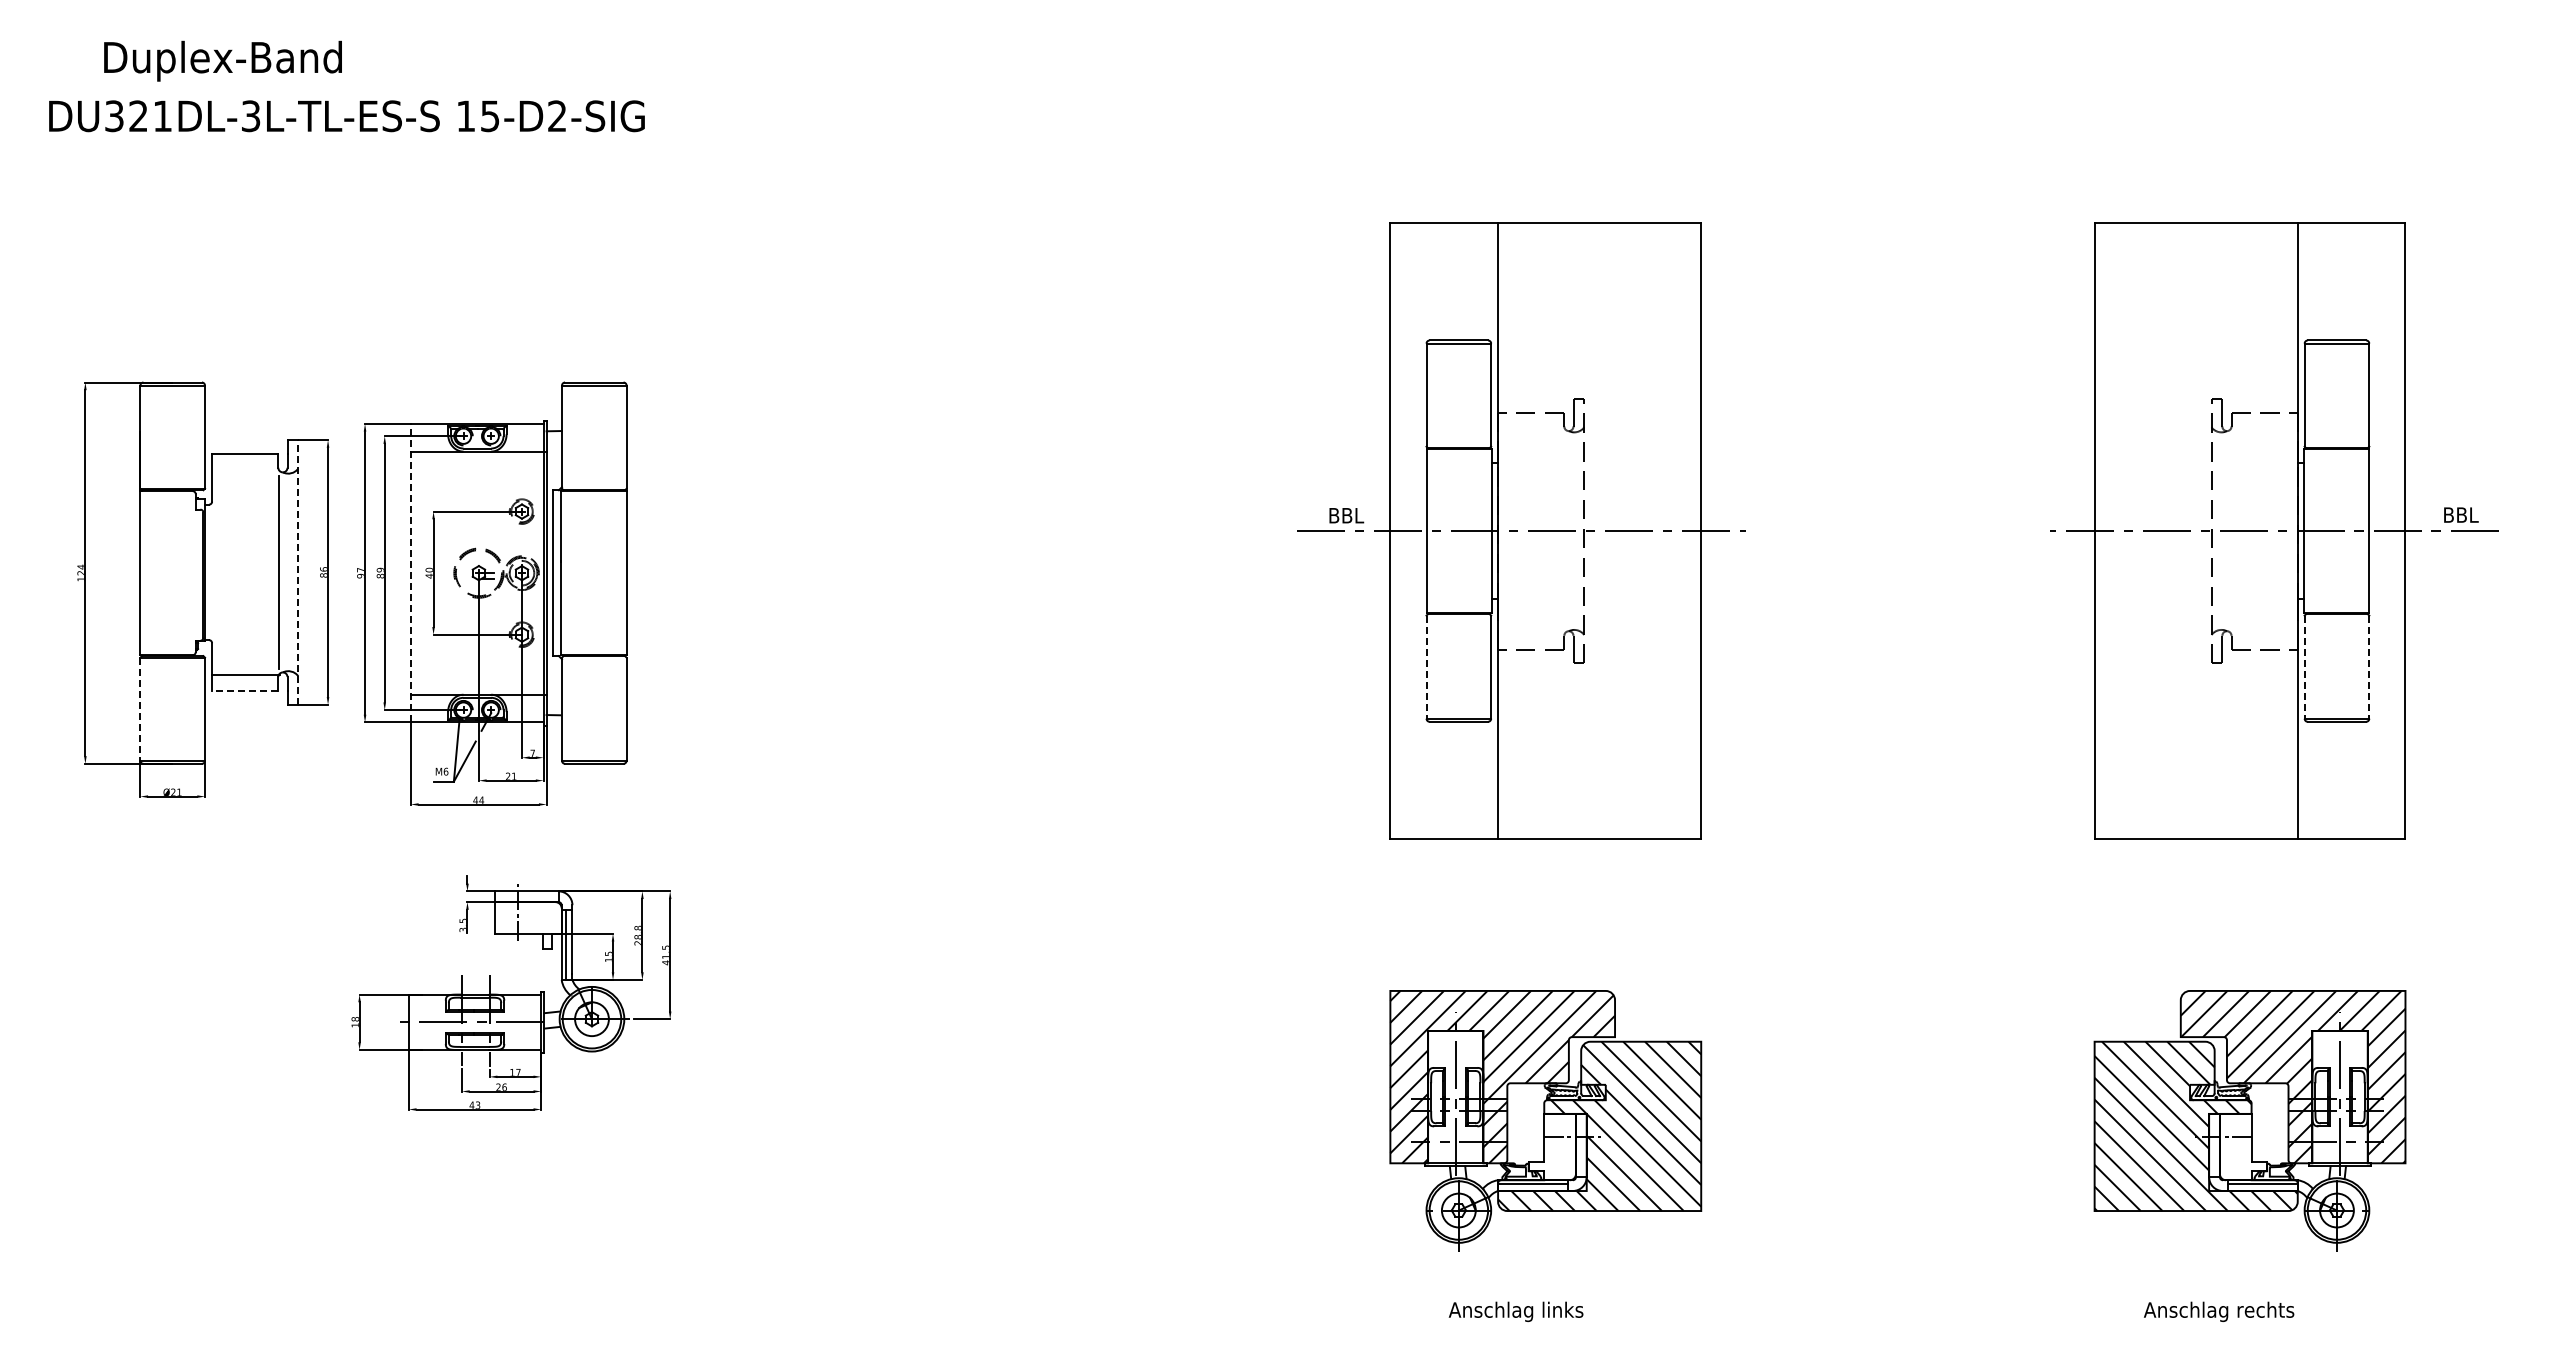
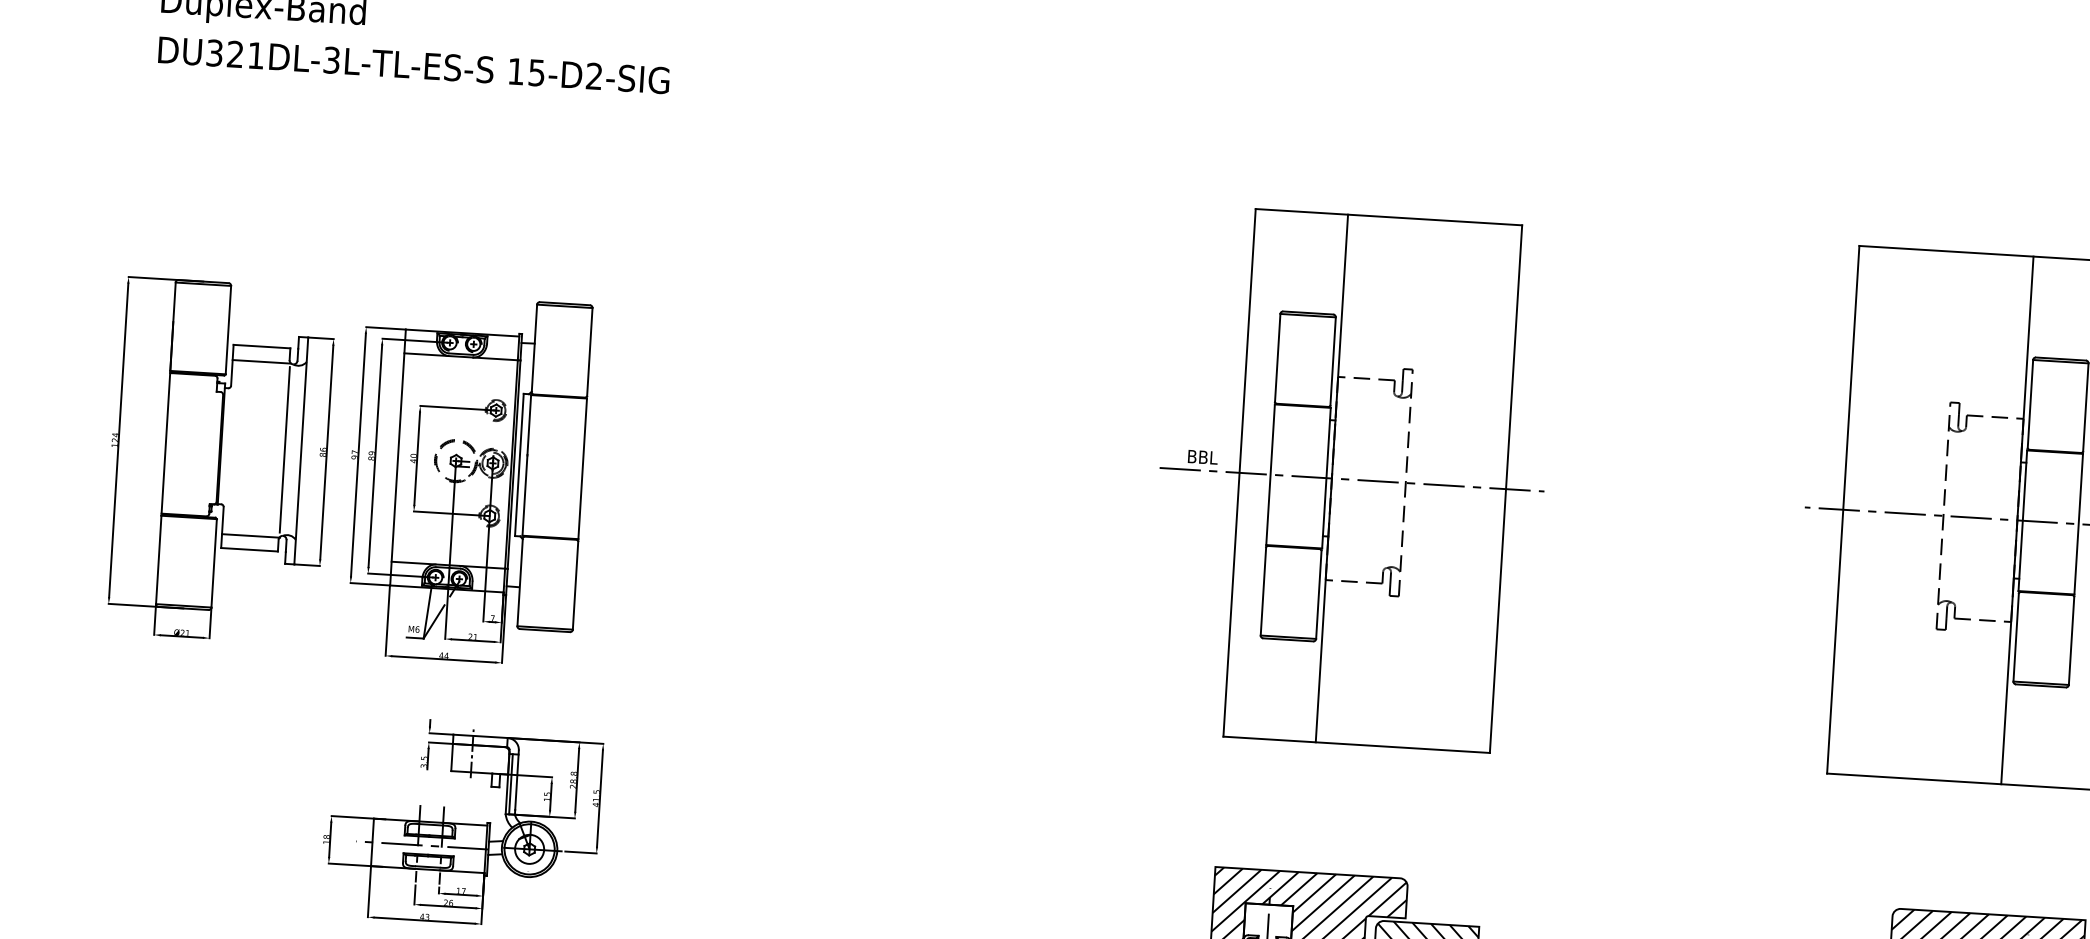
text: (346, 116) -> (413, 65), moved
line: (245, 471) -> (261, 361), added
line: (298, 571) -> (301, 450), dashed -> solid
line: (411, 572) -> (398, 456), dashed -> solid
line: (1426, 667) -> (1263, 591), dashed -> solid
line: (2304, 667) -> (2016, 637), dashed -> solid
line: (2369, 667) -> (2071, 641), dashed -> solid
line: (244, 690) -> (248, 549), dashed -> solid
line: (140, 709) -> (158, 560), dashed -> solid

